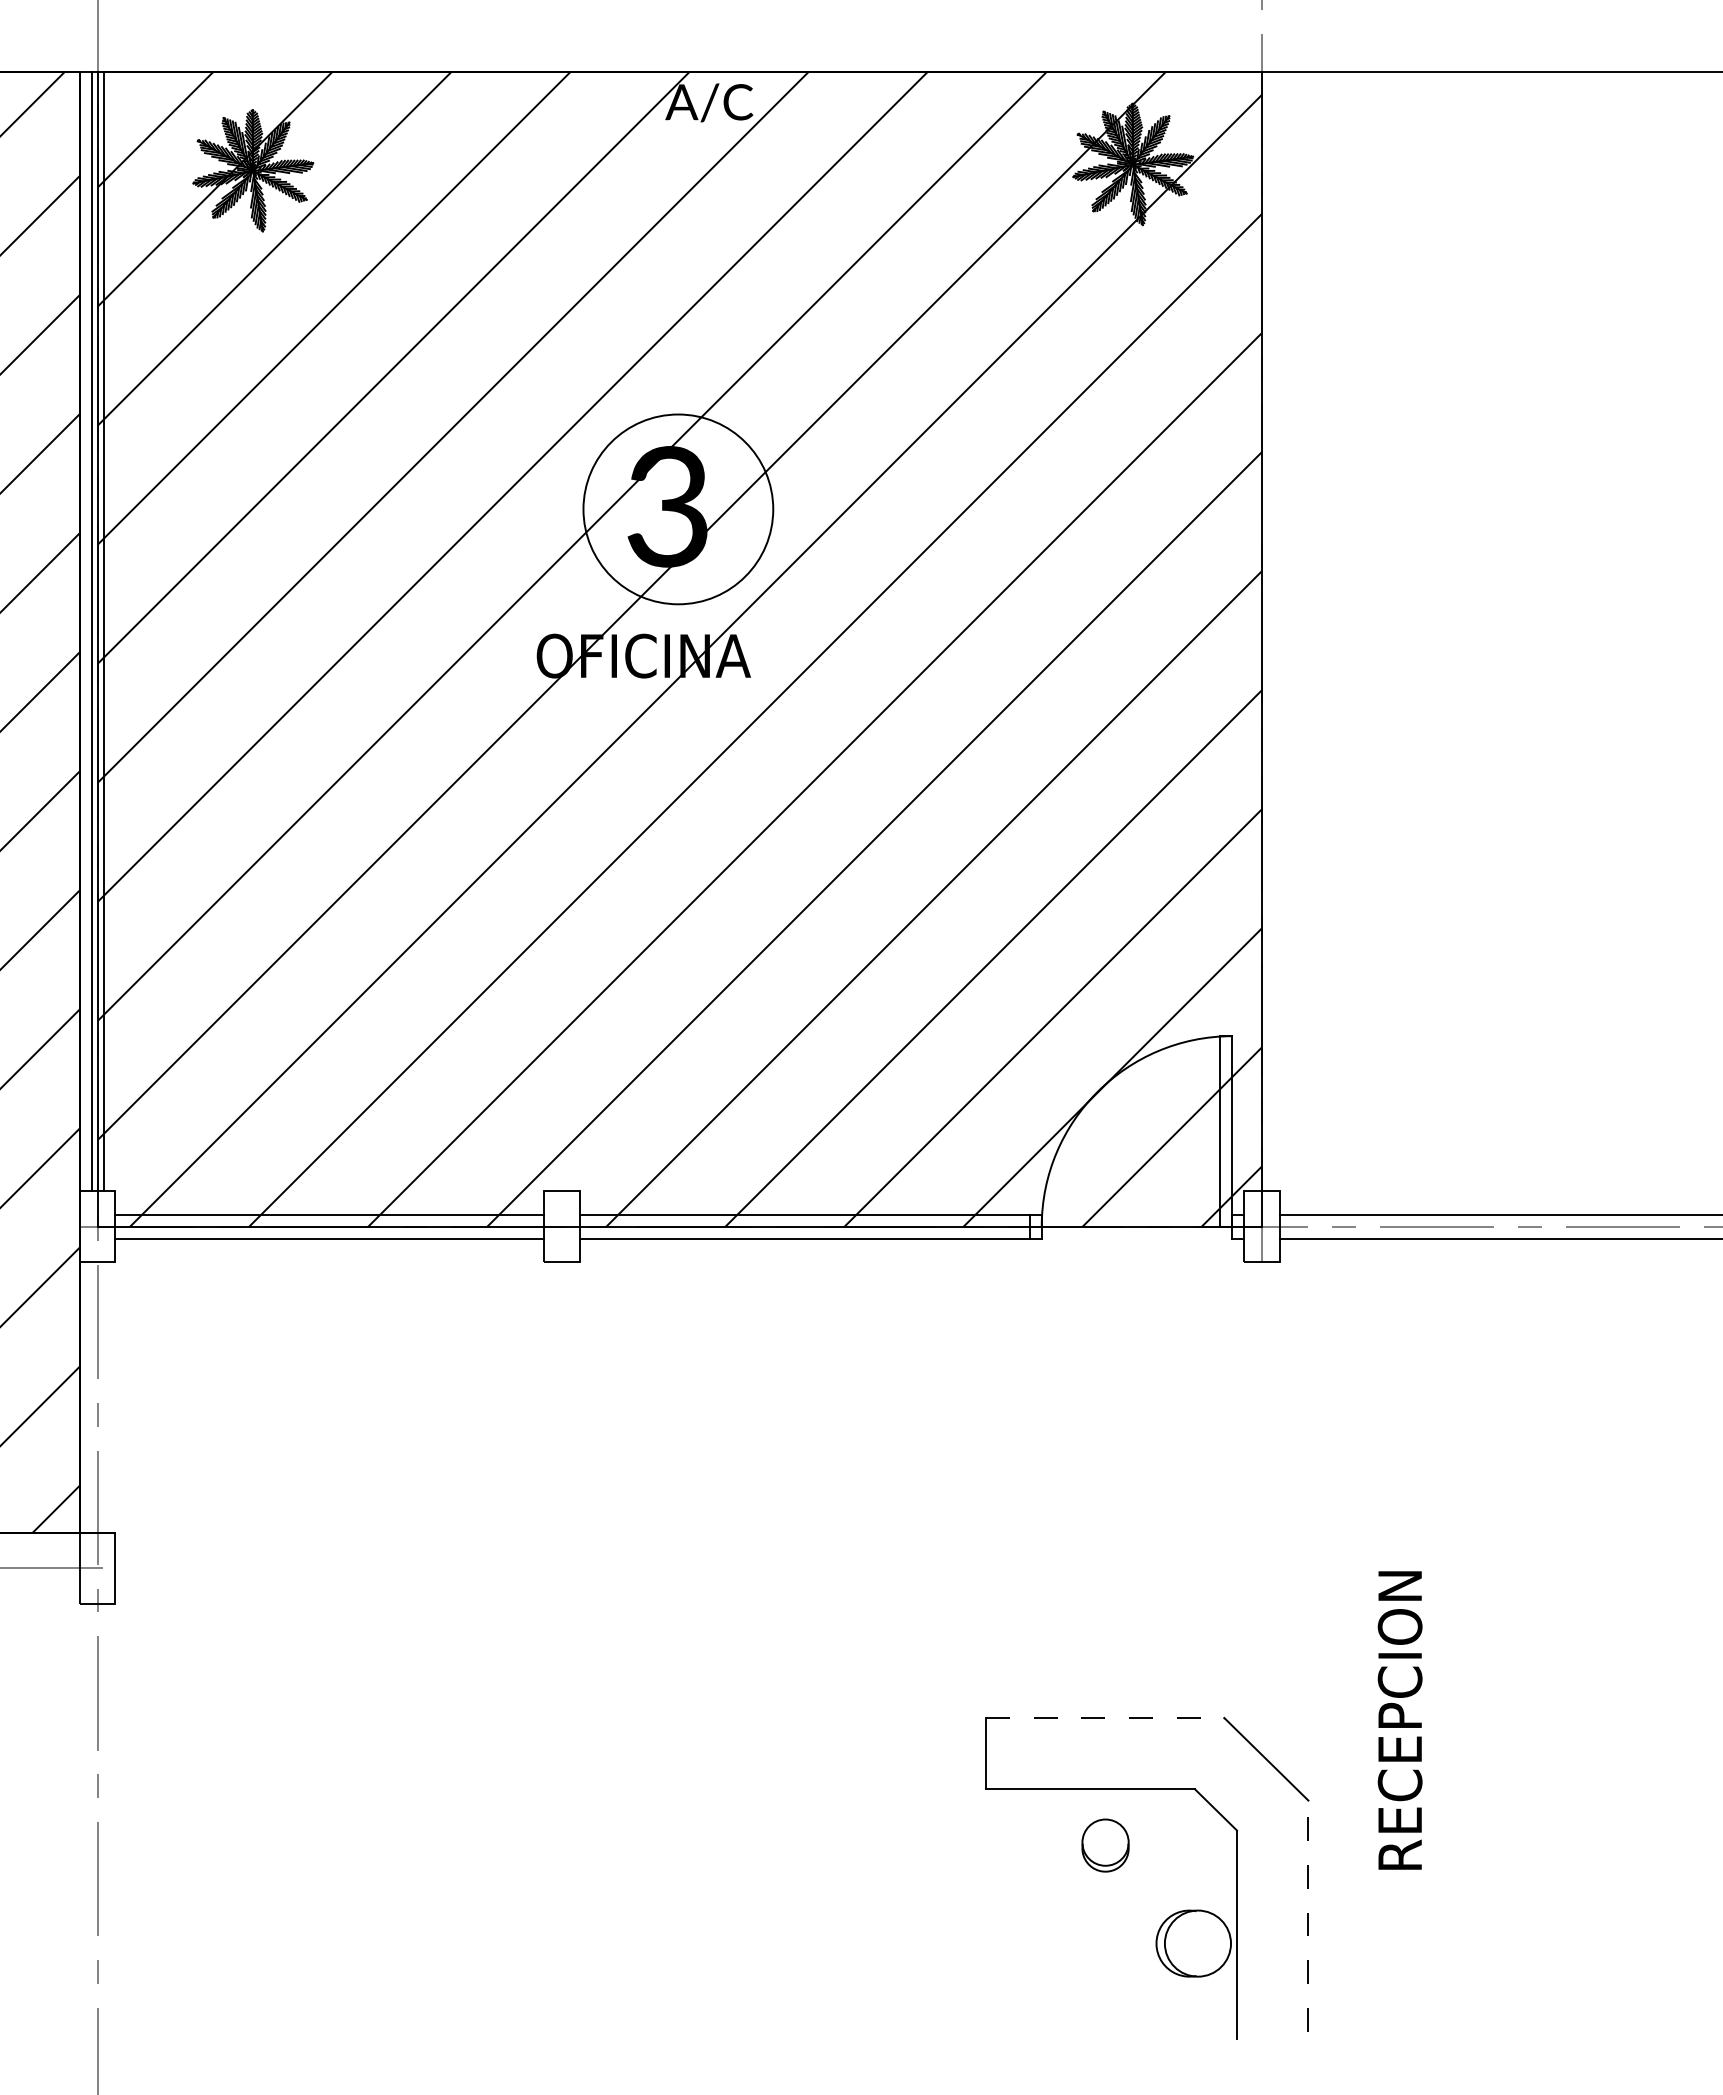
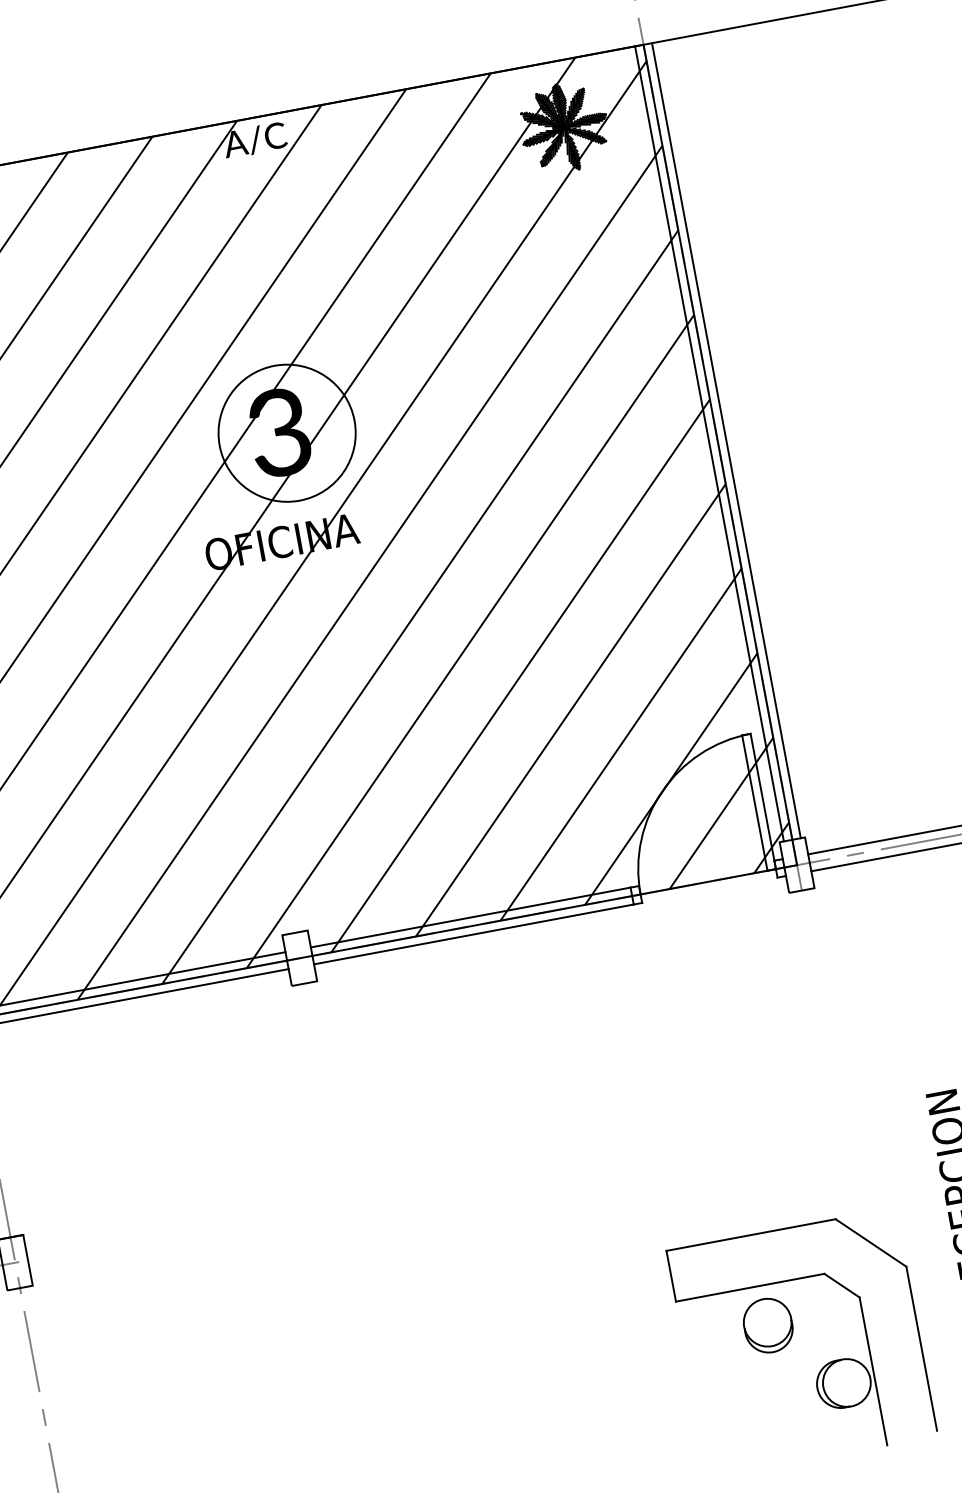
line: (1250, 630) -> (709, 443), added
line: (1273, 630) -> (725, 440), added
line: (1105, 1718) -> (751, 1235), dashed -> solid
part: (1105, 1845) -> (768, 1325), size x1.43
line: (1308, 1915) -> (921, 1348), dashed -> solid

